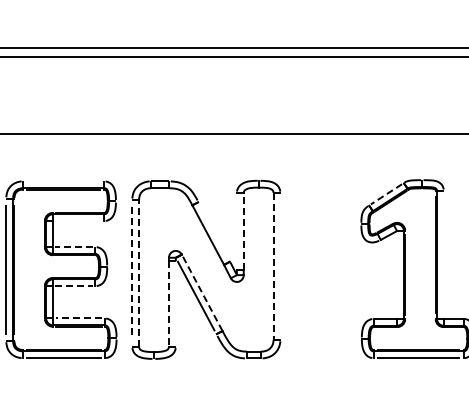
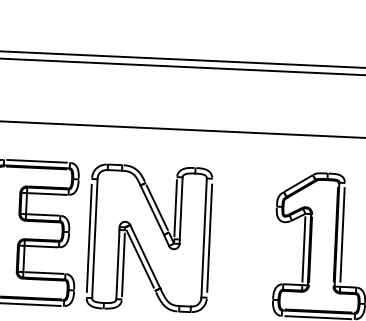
line: (63, 181) -> (36, 161), added
line: (386, 194) -> (298, 183), dashed -> solid
line: (78, 221) -> (47, 194), added
line: (236, 230) -> (175, 207), added
line: (243, 230) -> (181, 207), dashed -> solid
line: (214, 231) -> (157, 207), added
line: (73, 247) -> (42, 215), dashed -> solid
line: (443, 254) -> (342, 234), added
line: (273, 266) -> (204, 238), dashed -> solid
line: (280, 266) -> (209, 238), added
line: (139, 272) -> (95, 237), dashed -> solid
line: (132, 273) -> (89, 238), dashed -> solid
line: (397, 274) -> (304, 249), added
line: (74, 286) -> (41, 246), dashed -> solid
line: (201, 292) -> (144, 256), dashed -> solid
line: (175, 303) -> (123, 264), added
line: (168, 304) -> (117, 264), dashed -> solid
line: (78, 318) -> (44, 273), dashed -> solid

